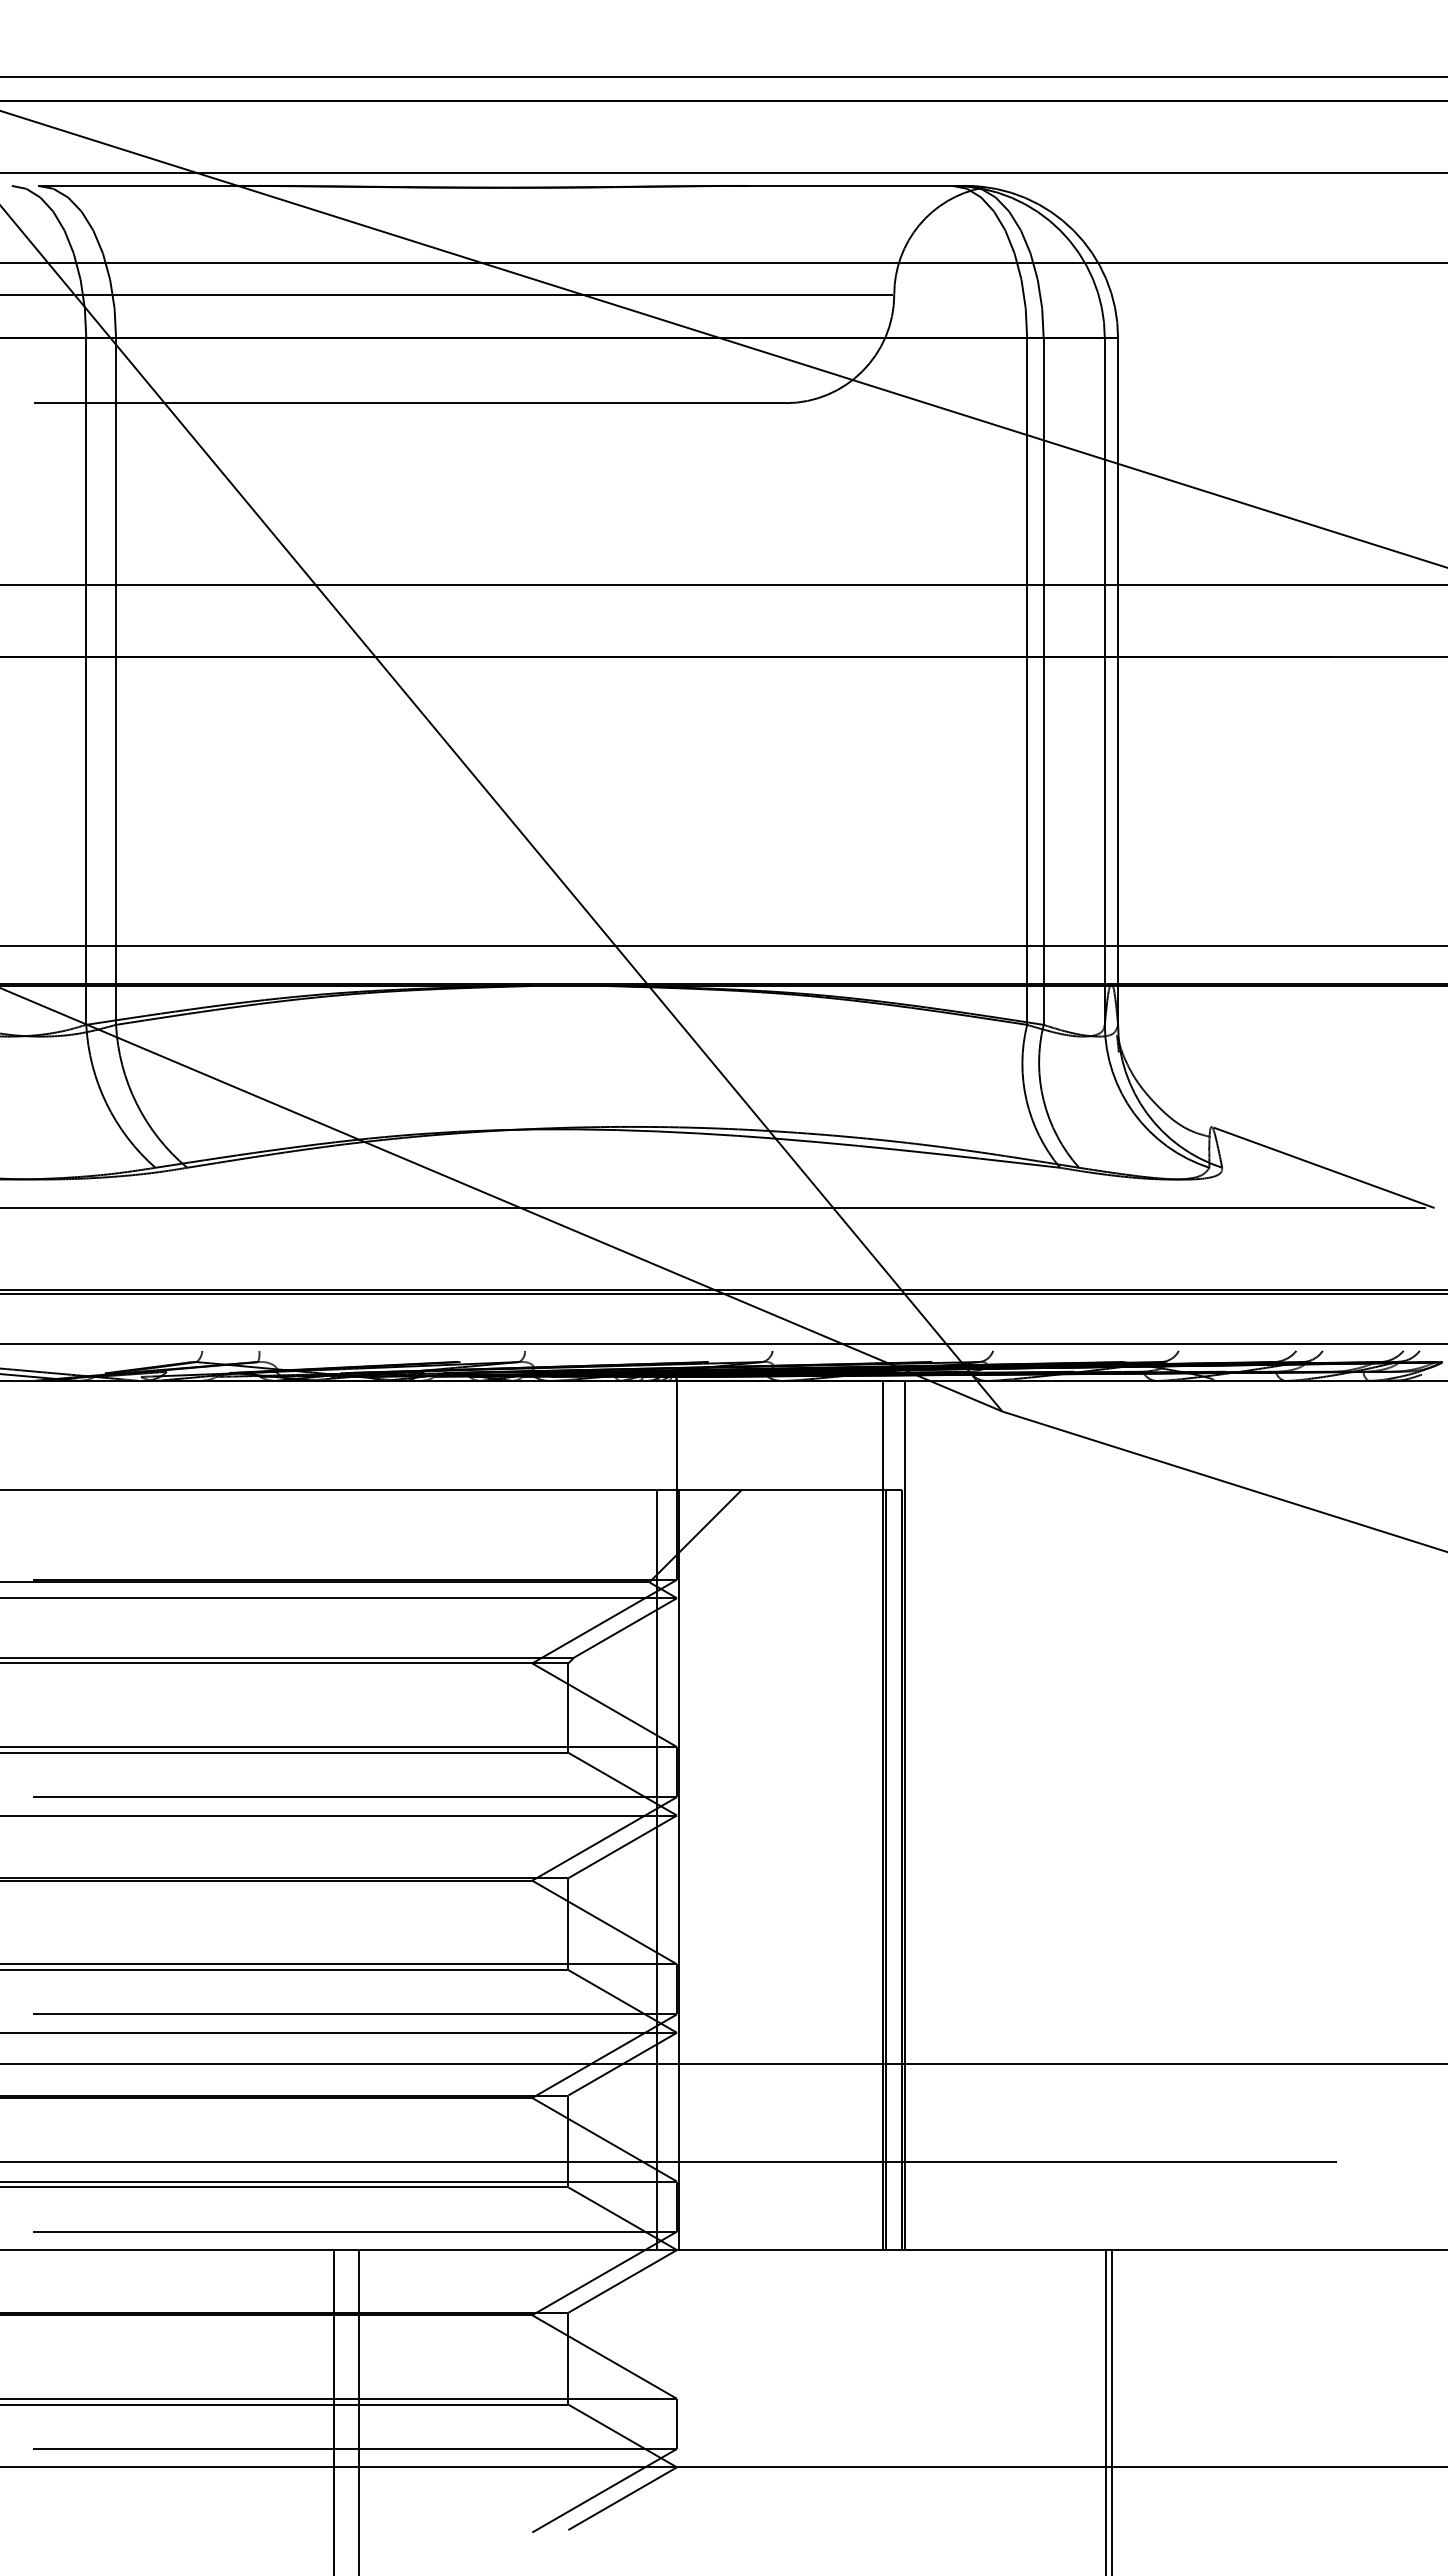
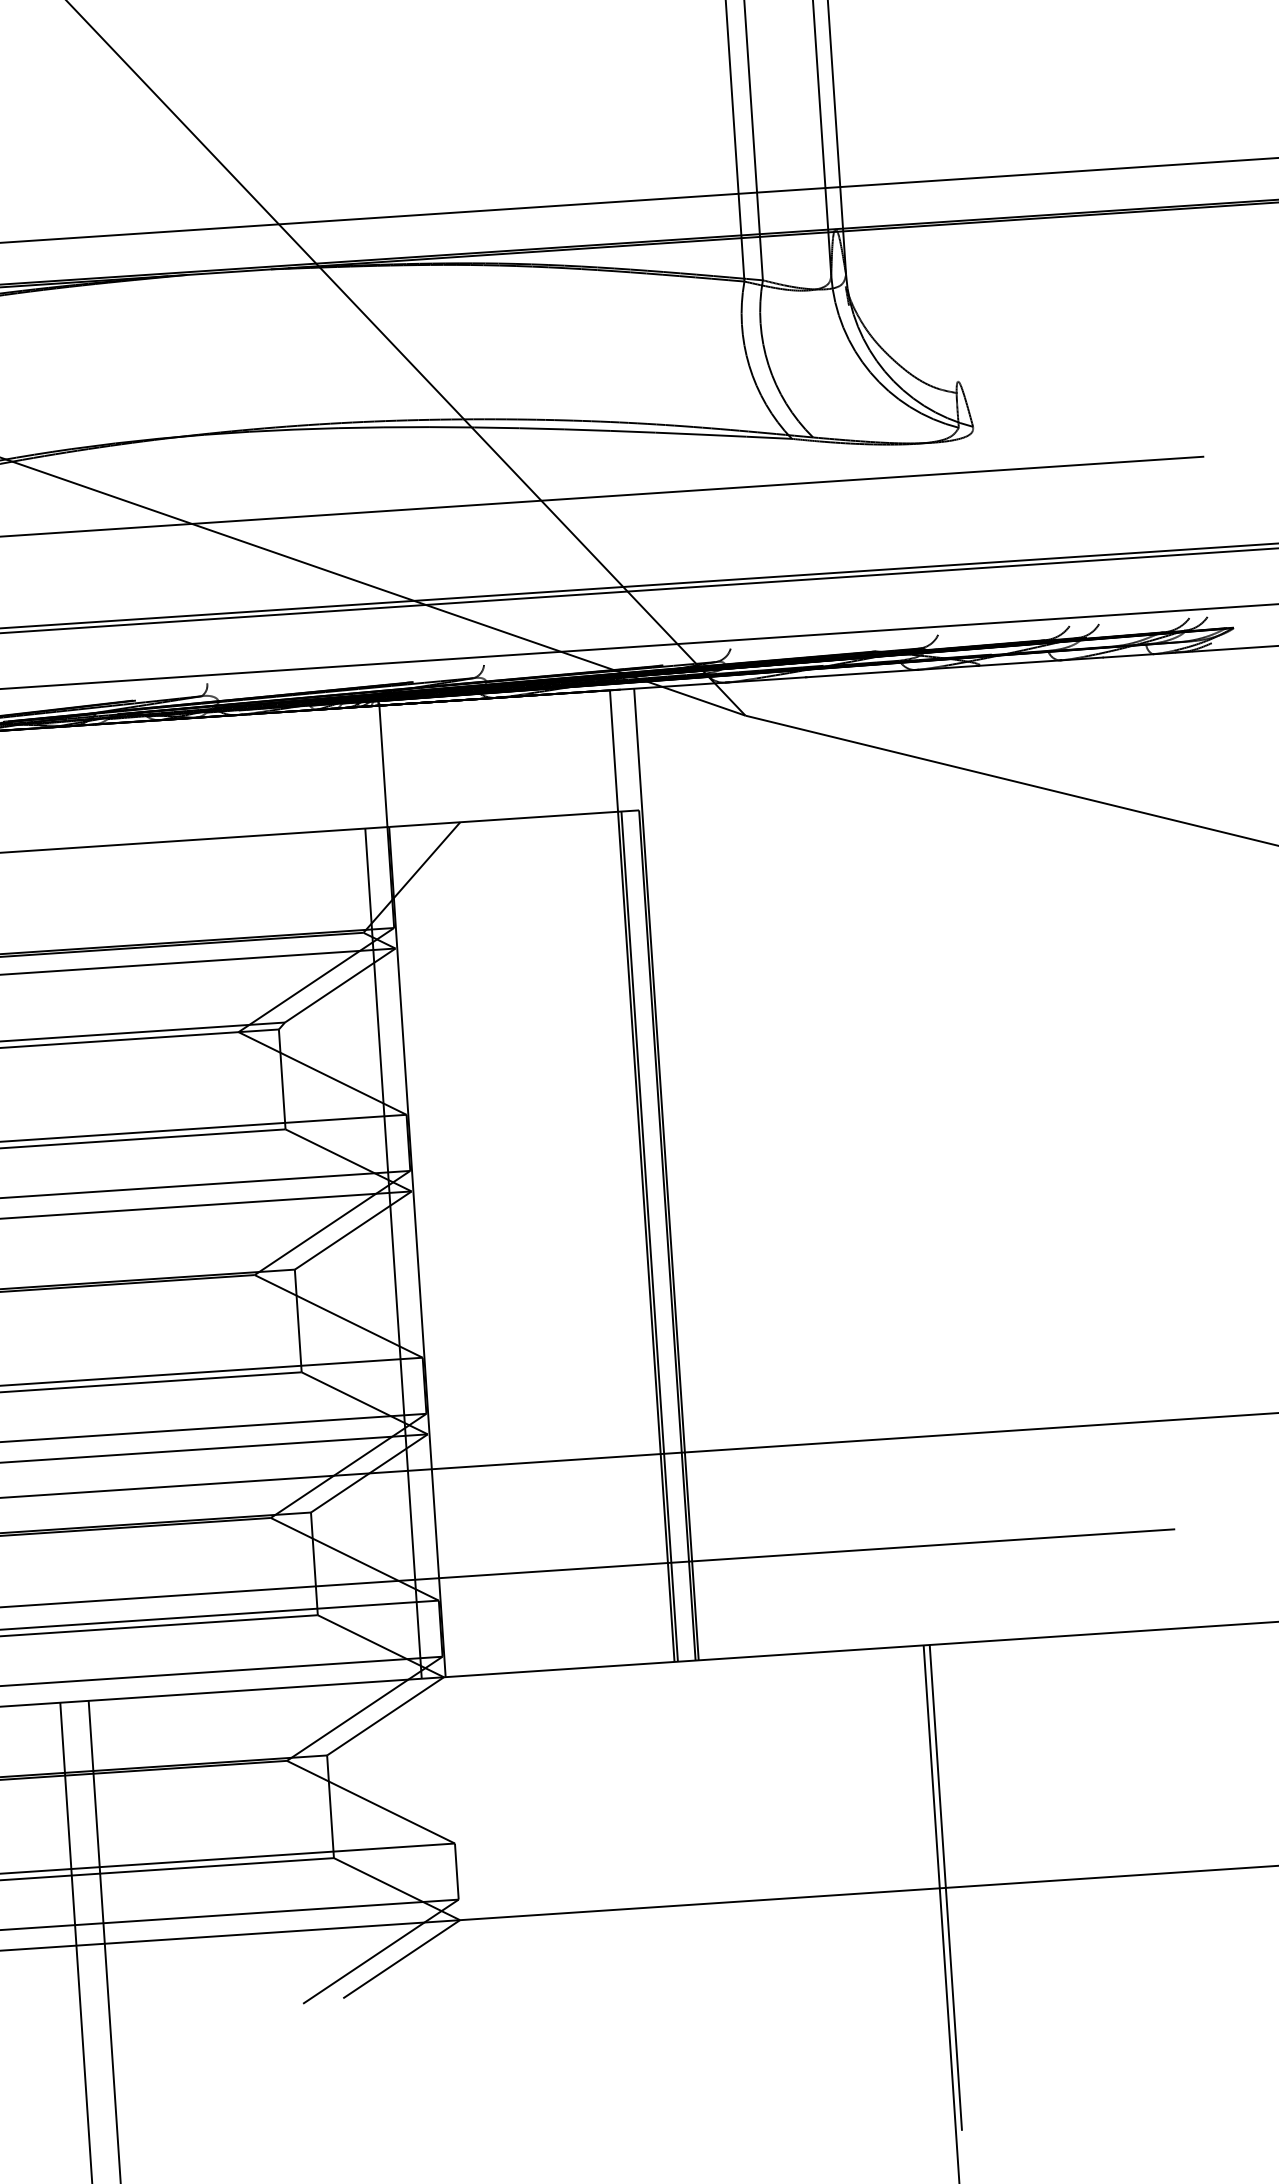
line: (1323, 1167) -> (1086, 419), removed

